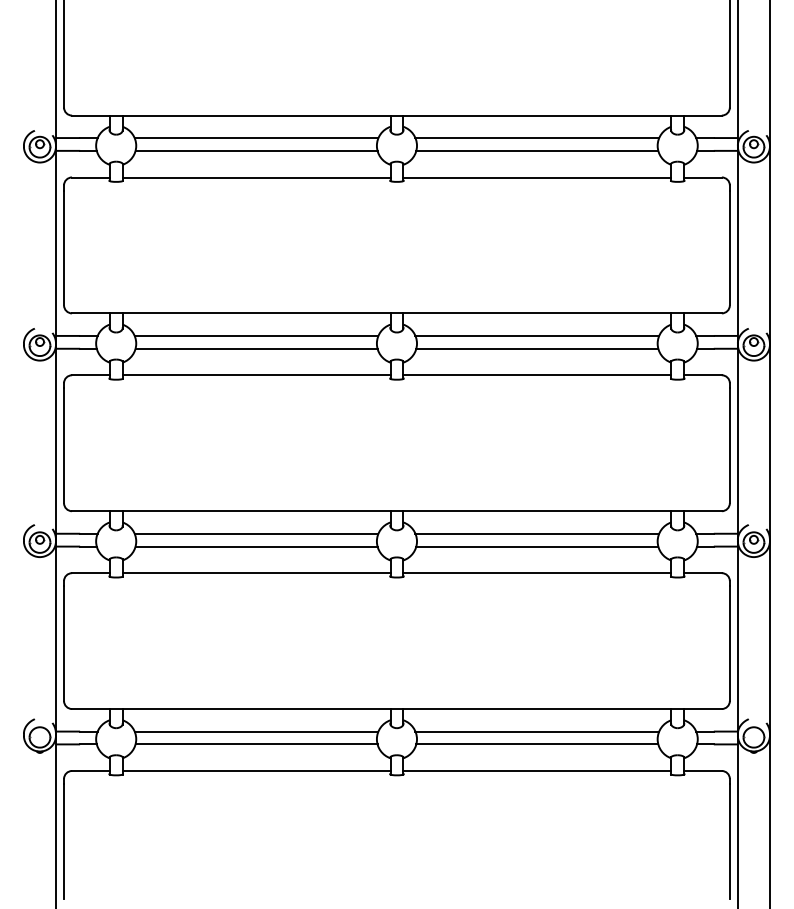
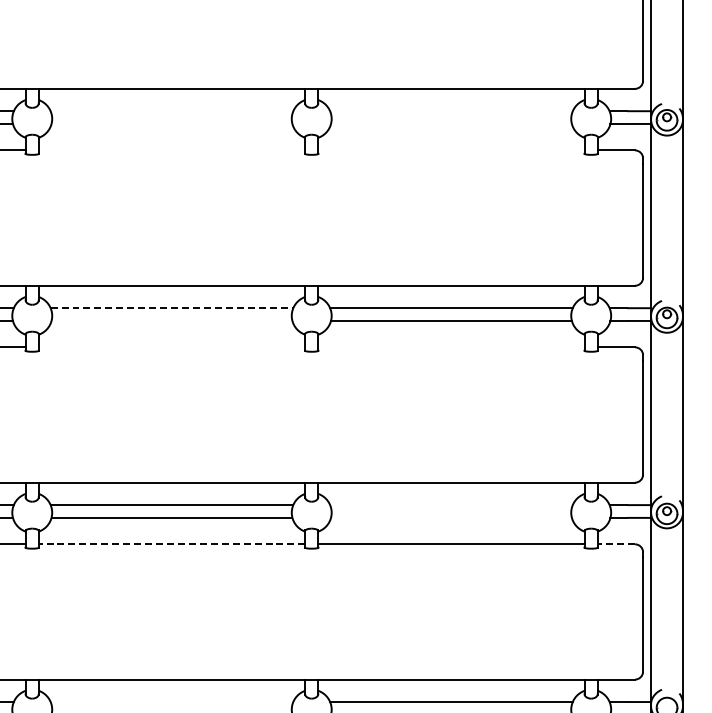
line: (256, 138) -> (171, 111), removed
line: (537, 138) -> (451, 111), removed
line: (256, 150) -> (171, 123), removed
line: (537, 150) -> (451, 123), removed
line: (256, 177) -> (171, 150), removed
line: (537, 177) -> (451, 150), removed
line: (256, 335) -> (171, 307), solid -> dashed
line: (256, 348) -> (171, 320), removed
line: (256, 375) -> (171, 347), removed
line: (537, 375) -> (451, 347), removed
line: (537, 533) -> (451, 504), removed
line: (537, 546) -> (451, 517), removed
line: (256, 573) -> (171, 544), solid -> dashed
line: (702, 573) -> (615, 544), solid -> dashed
line: (256, 731) -> (171, 701), removed

